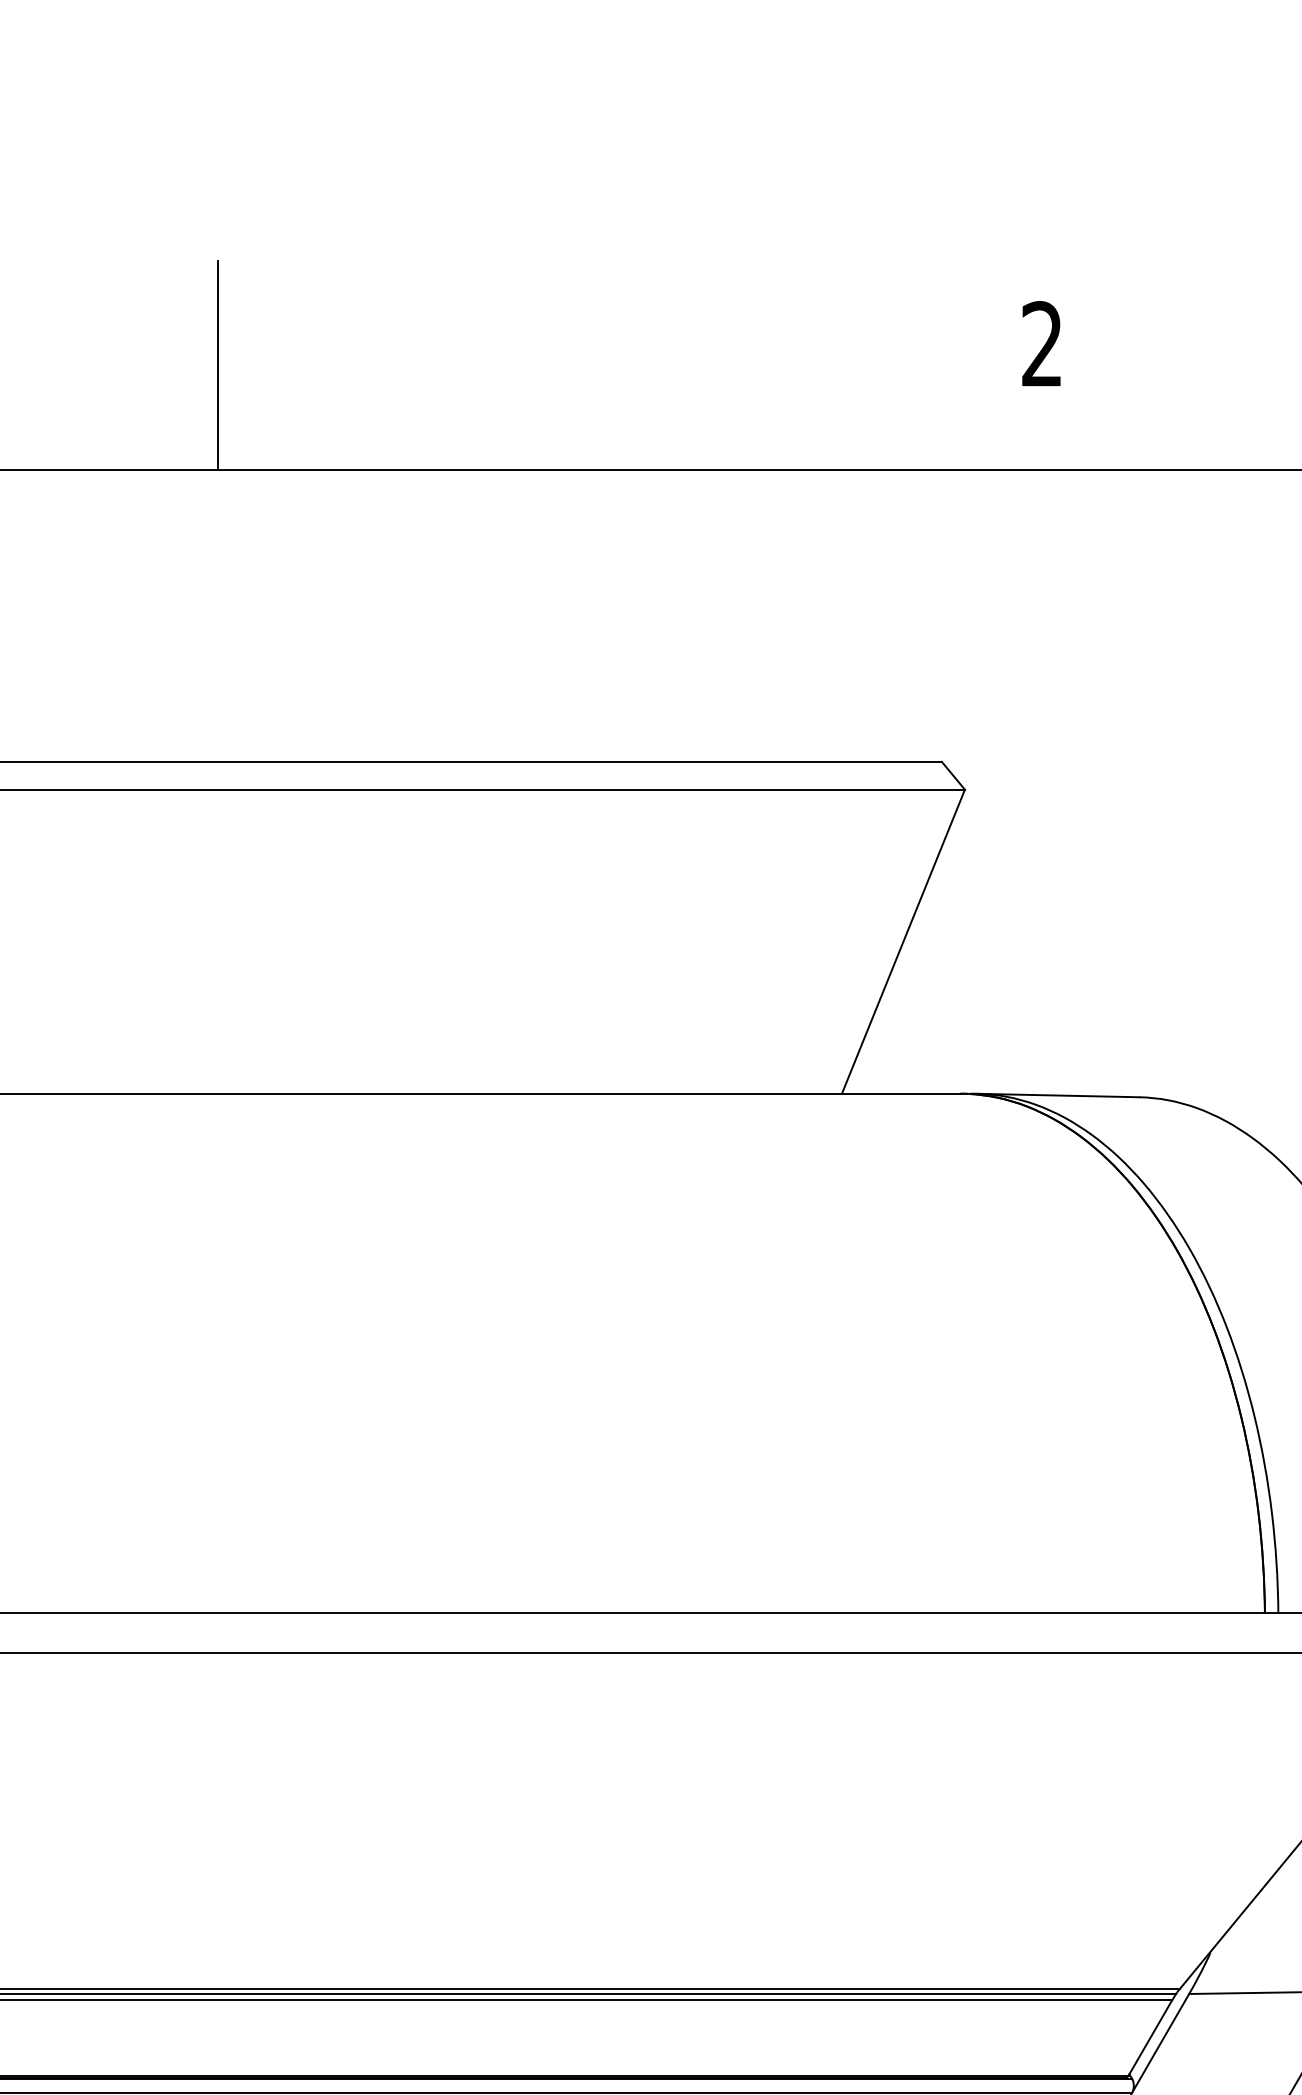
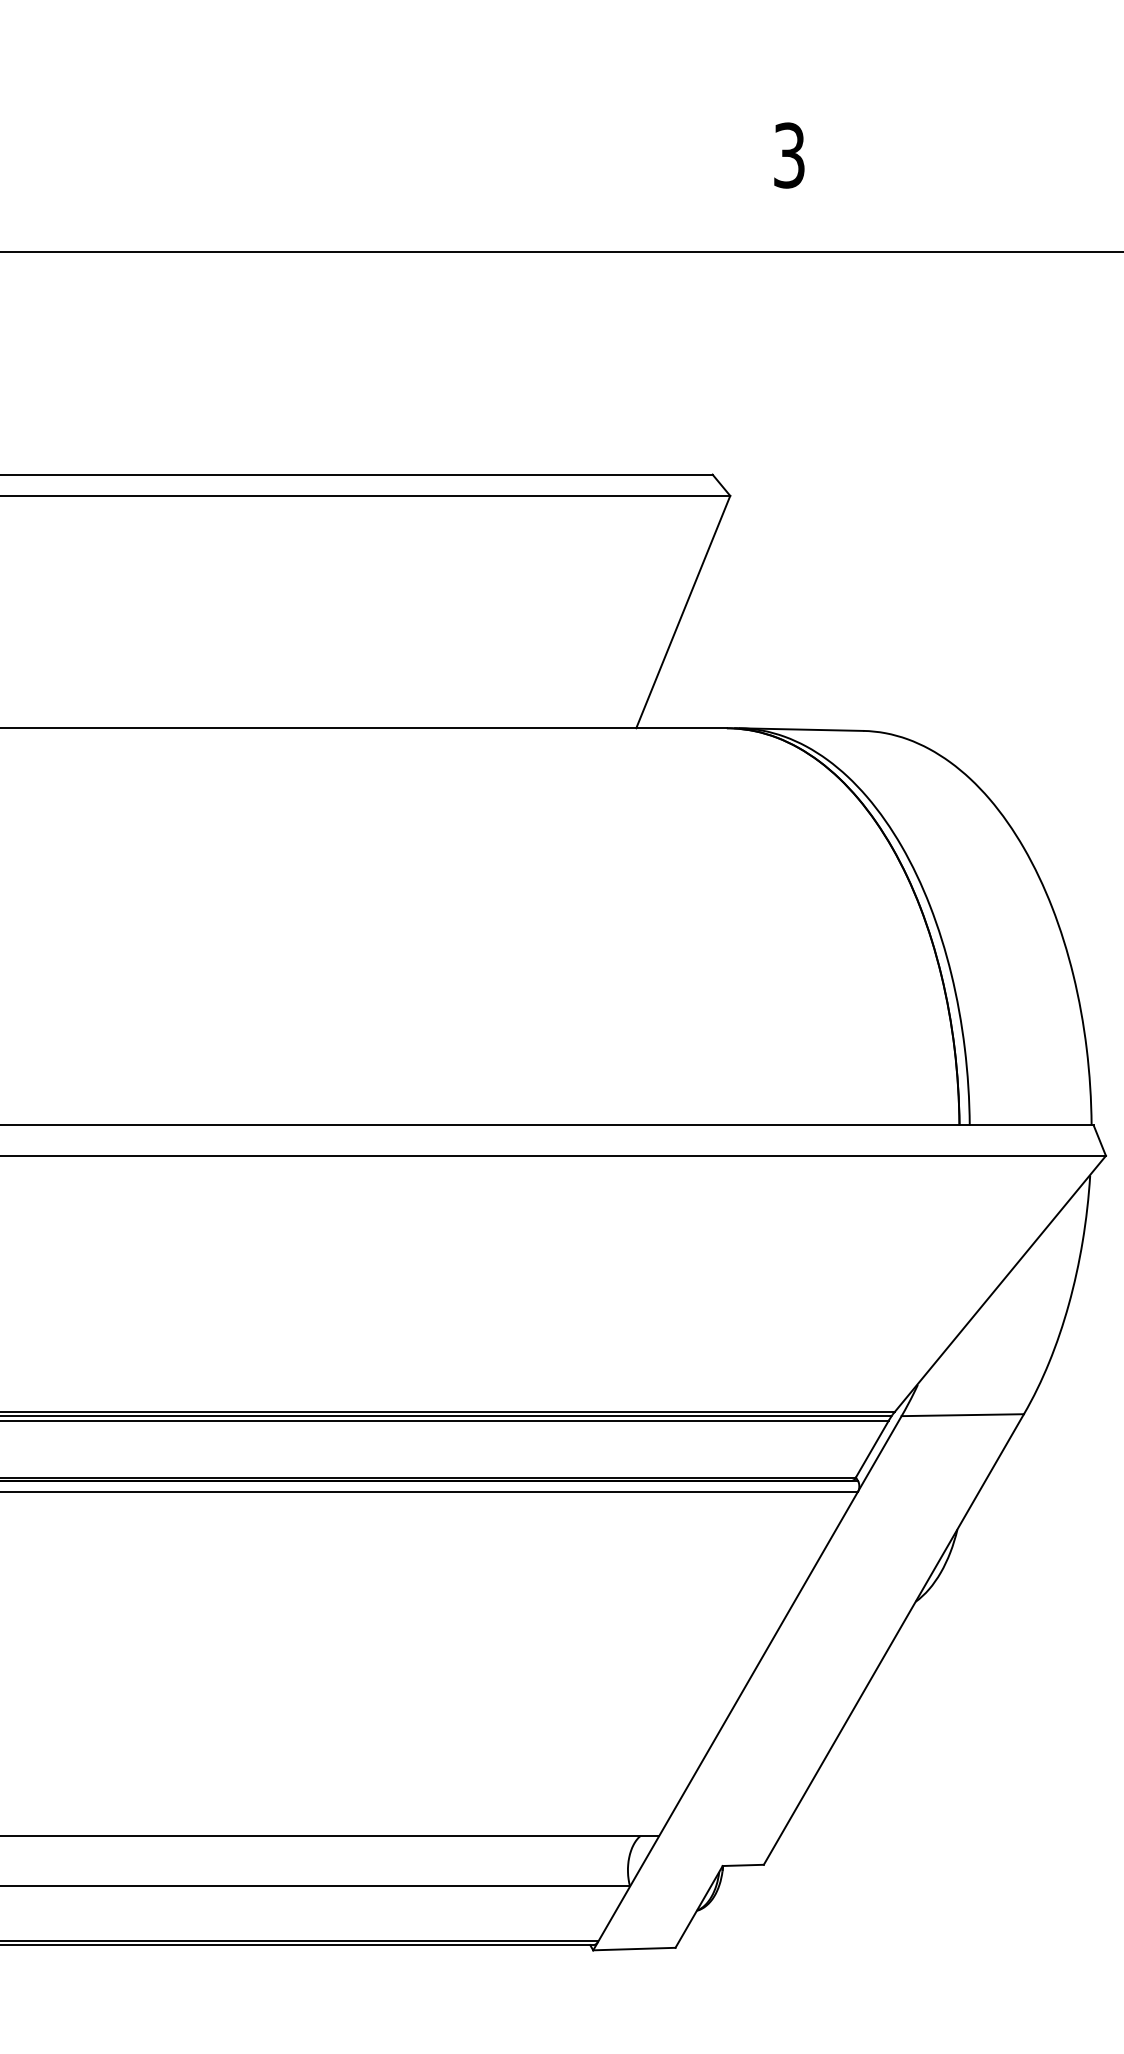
text: (1042, 344) -> (789, 155), 2 -> 3
line: (217, 365) -> (159, 171), removed

